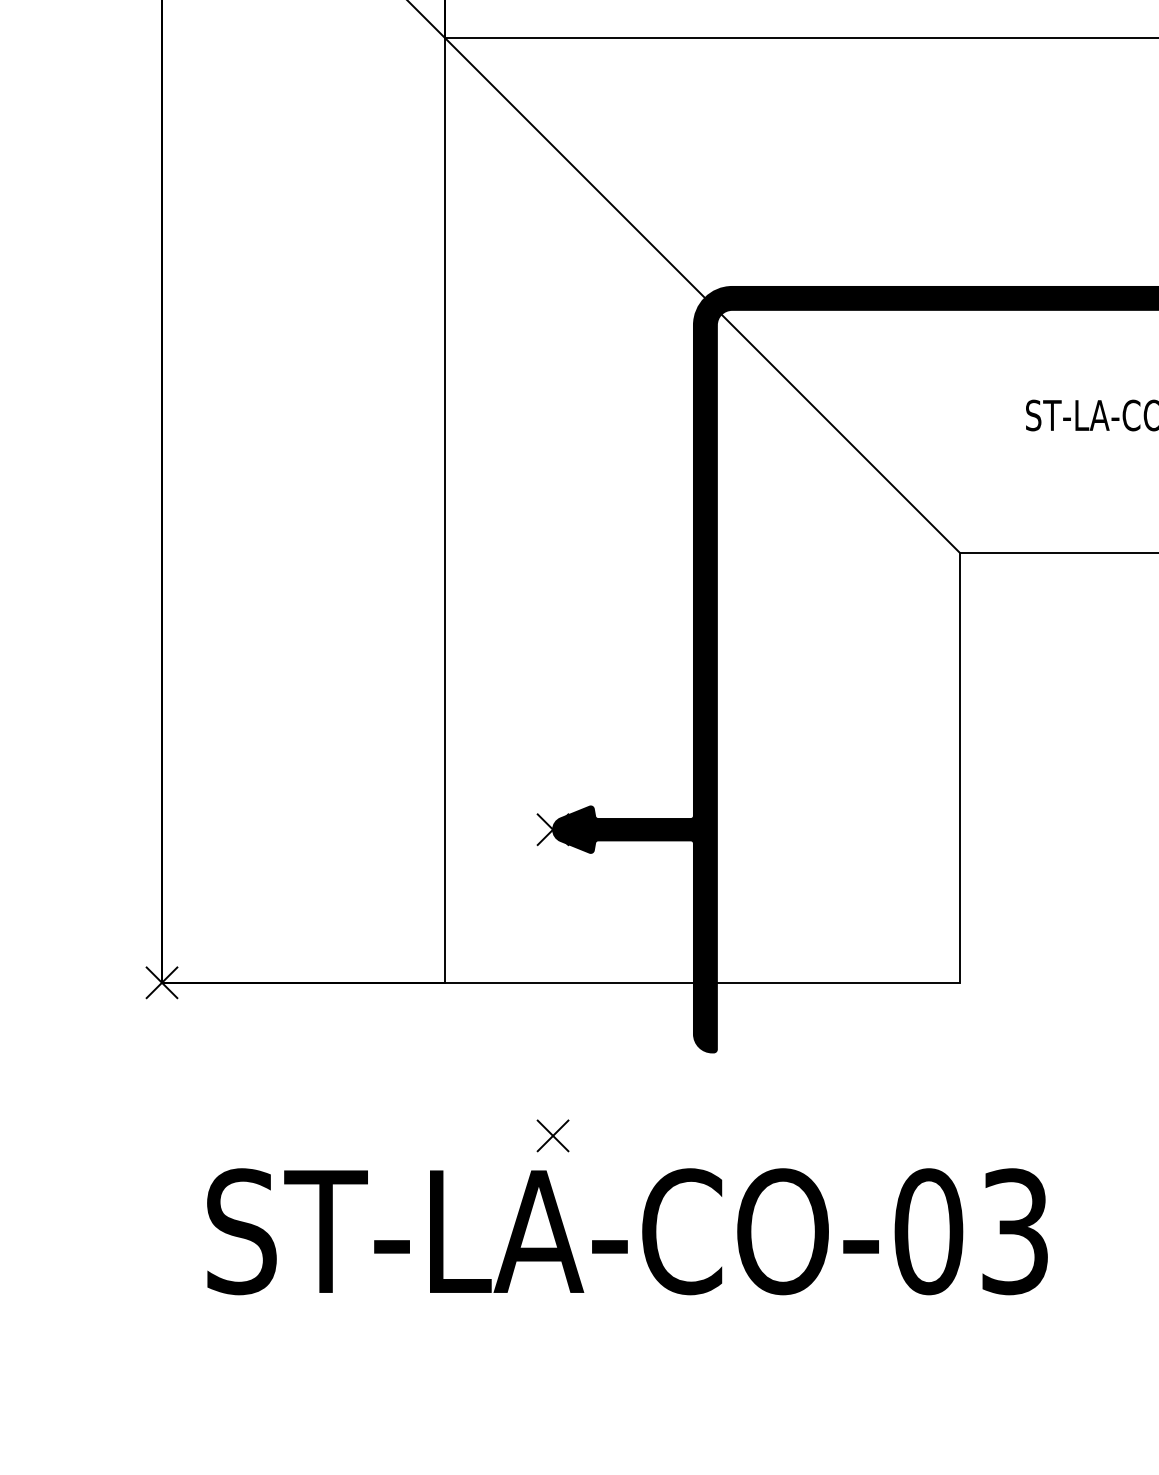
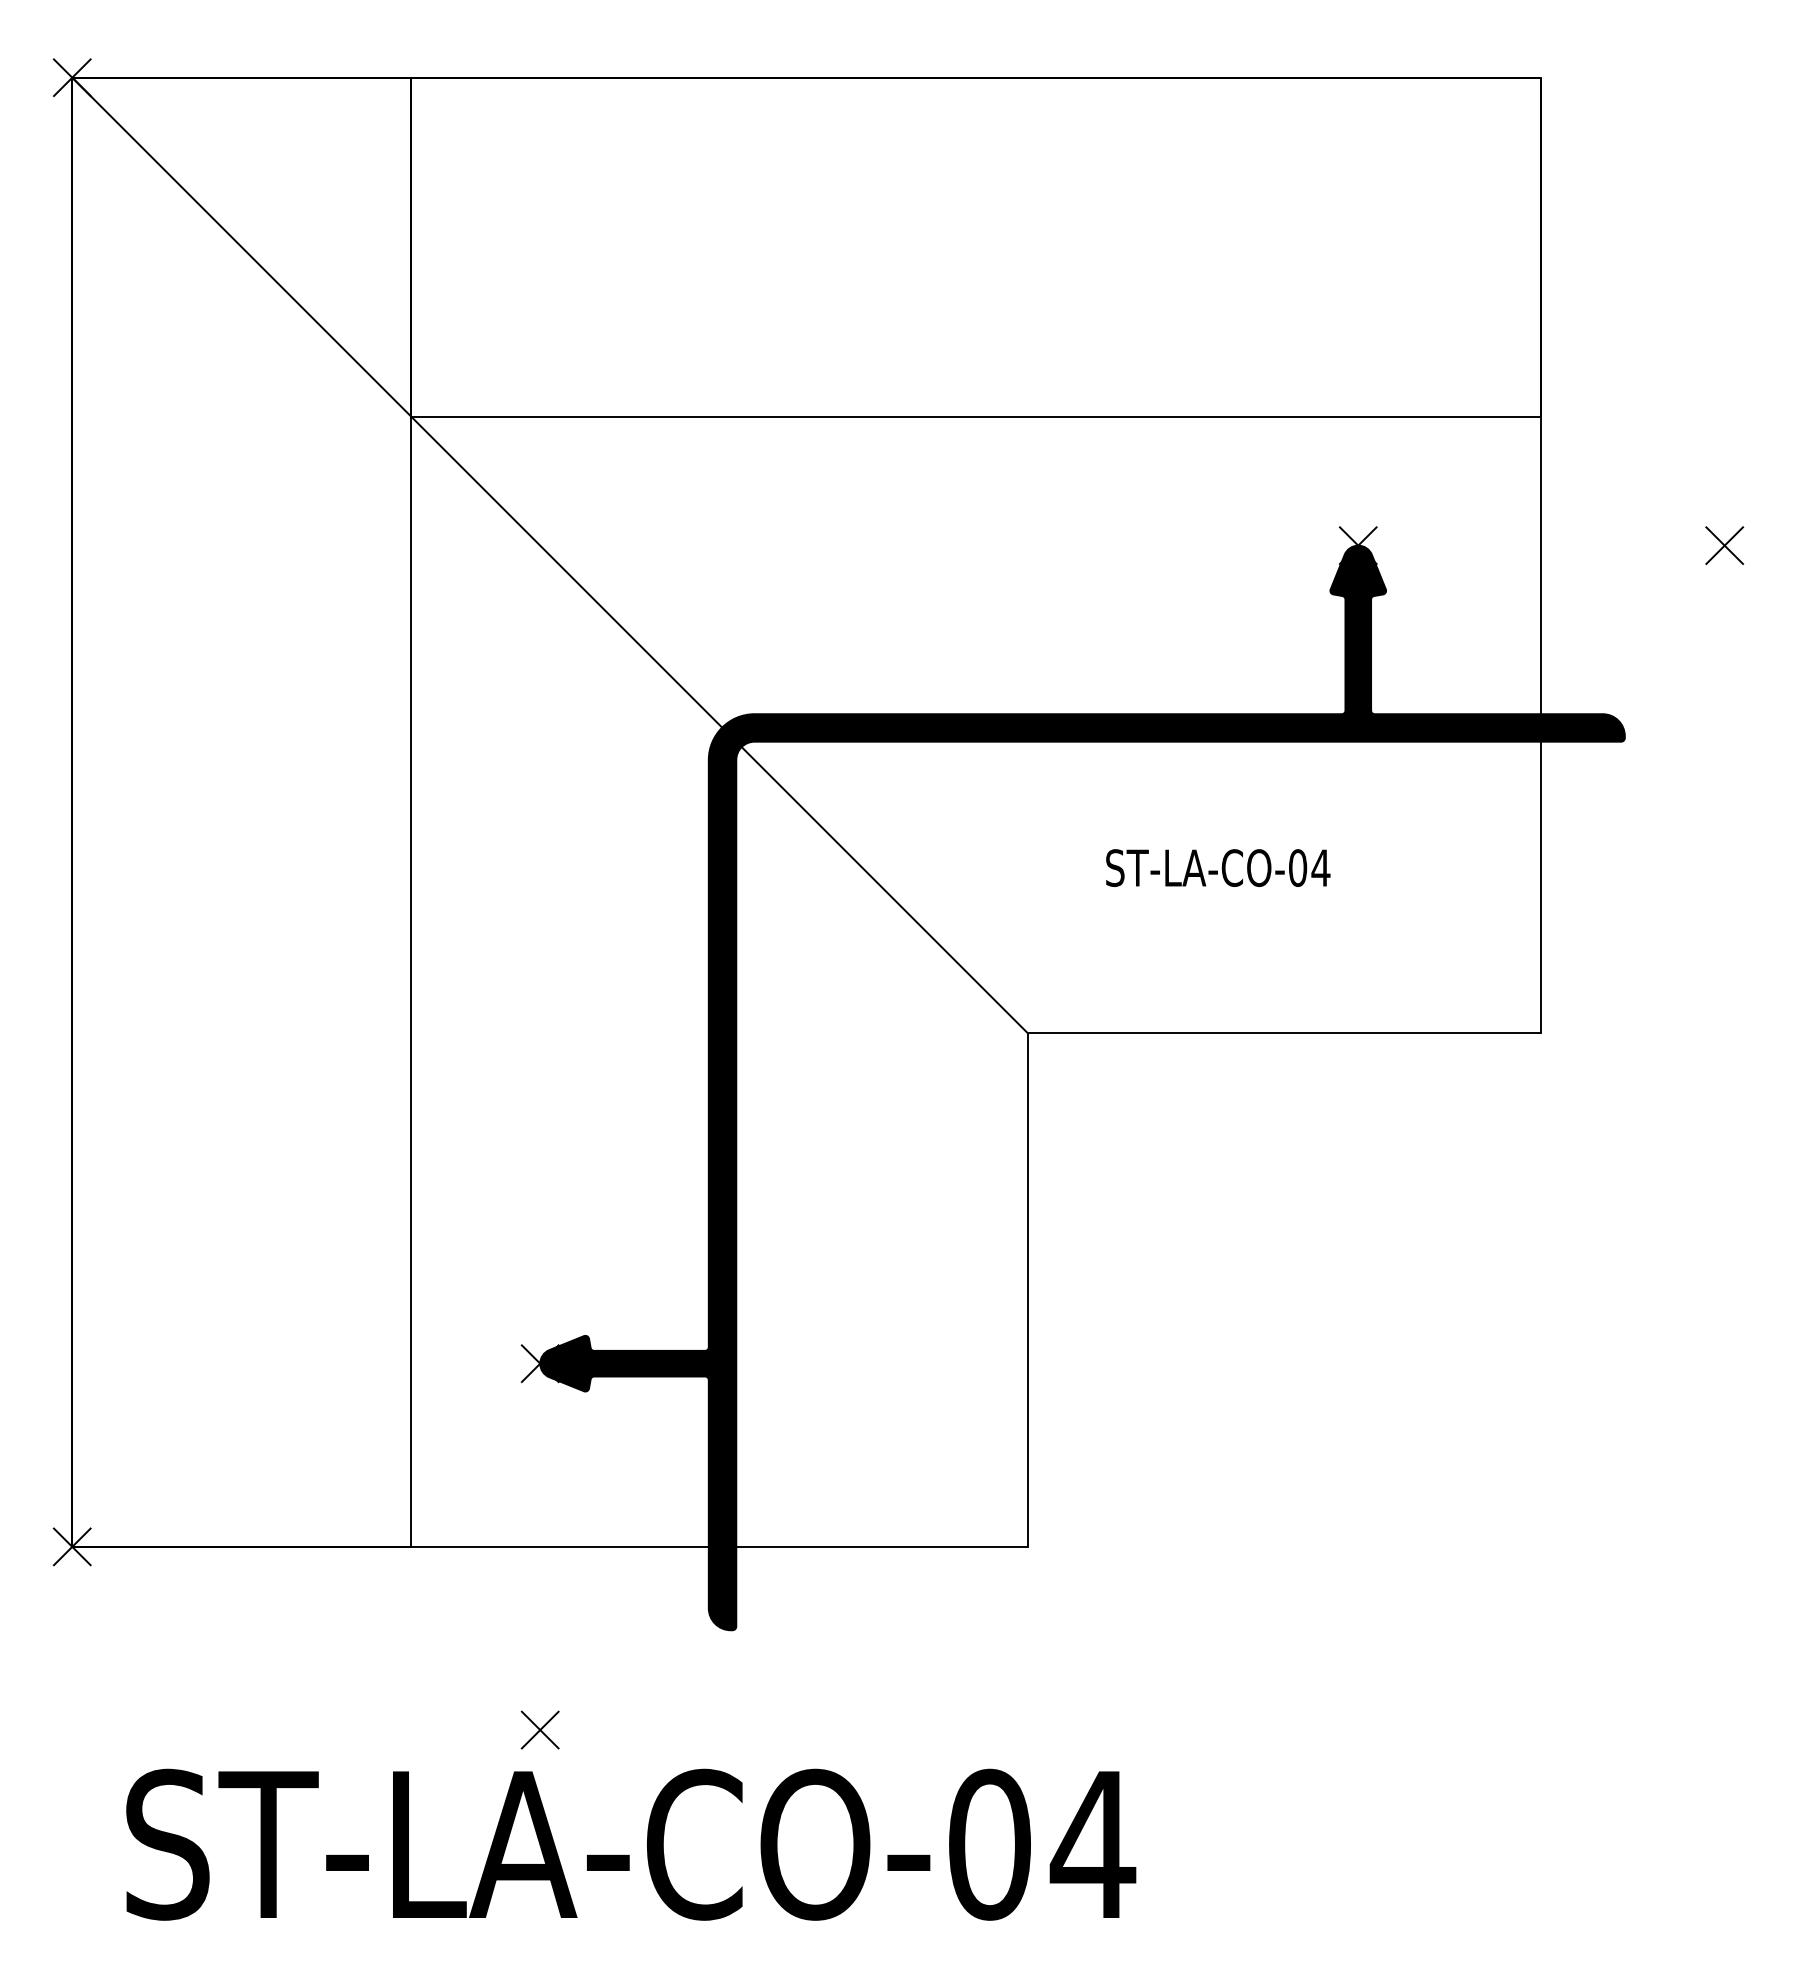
text: (1014, 1231) -> (1092, 1844), ST-LA-CO-03 -> ST-LA-CO-04

